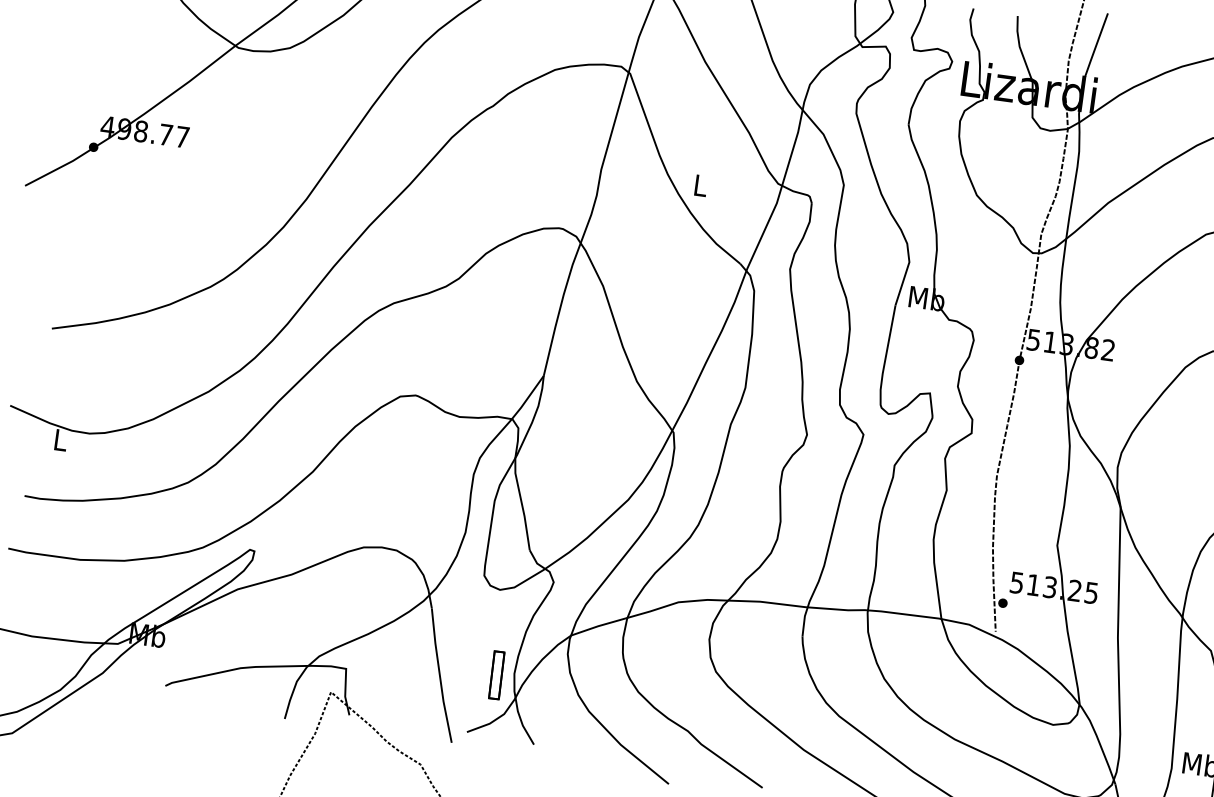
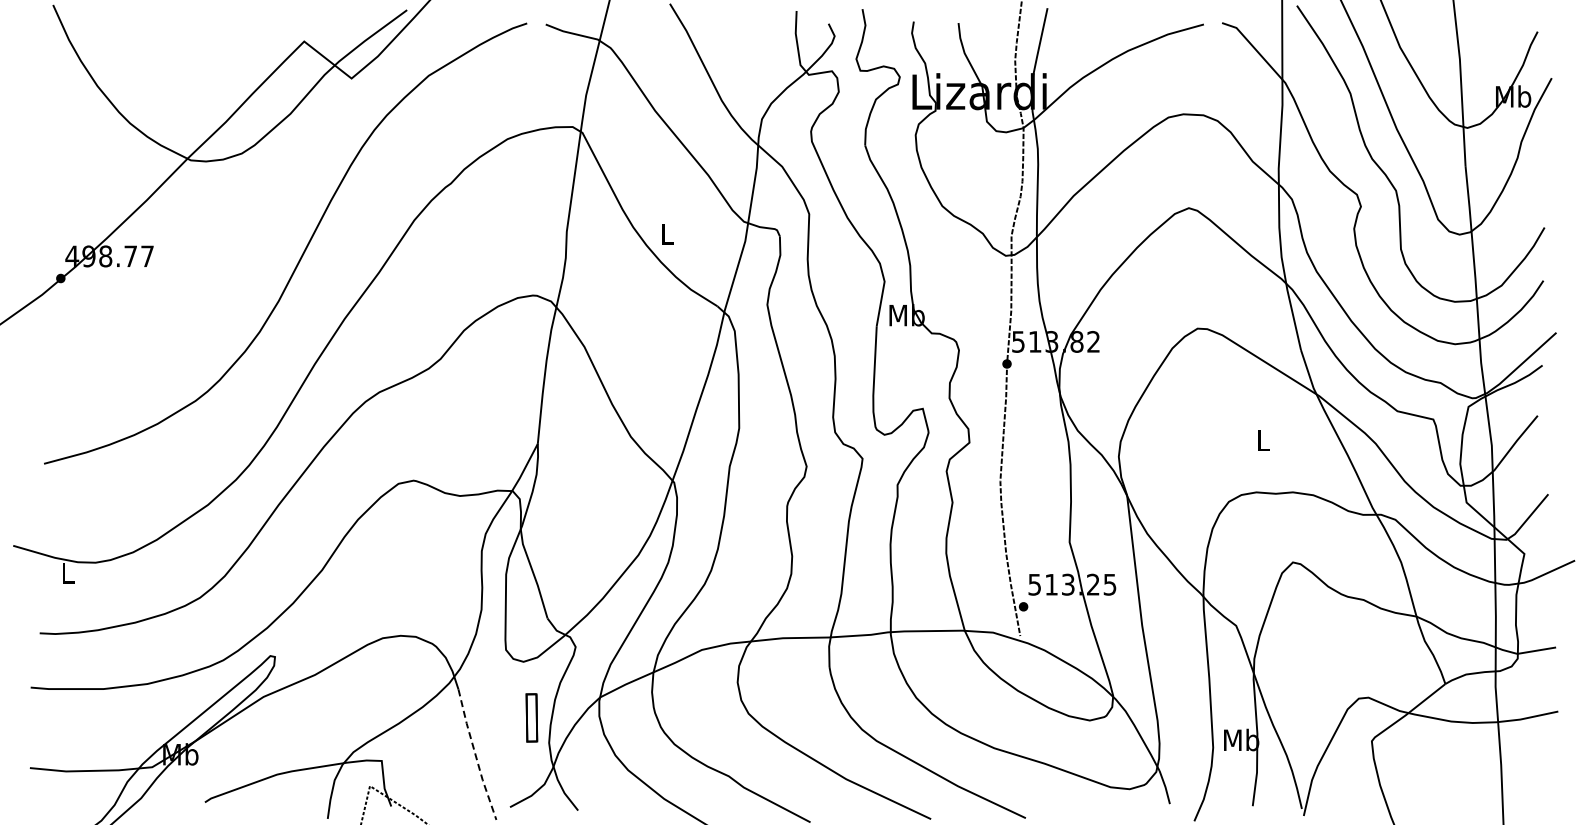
part: (496, 674) -> (531, 717), moved
line: (439, 676) -> (475, 755), solid -> dashed

